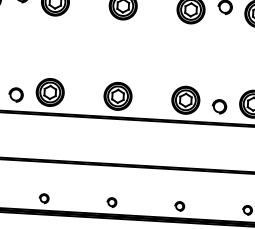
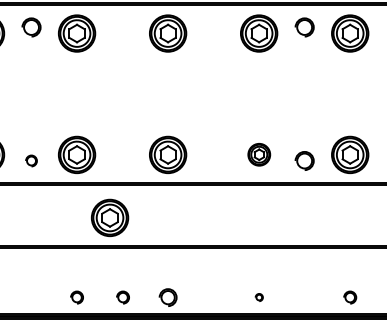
part: (16, 94) -> (31, 160), size x0.6
part: (186, 99) -> (259, 154), size x0.6
part: (72, 140) -> (110, 217), added
part: (77, 200) -> (122, 297), added
part: (111, 202) -> (167, 297), size x1.4
part: (179, 206) -> (259, 297), size x0.6

